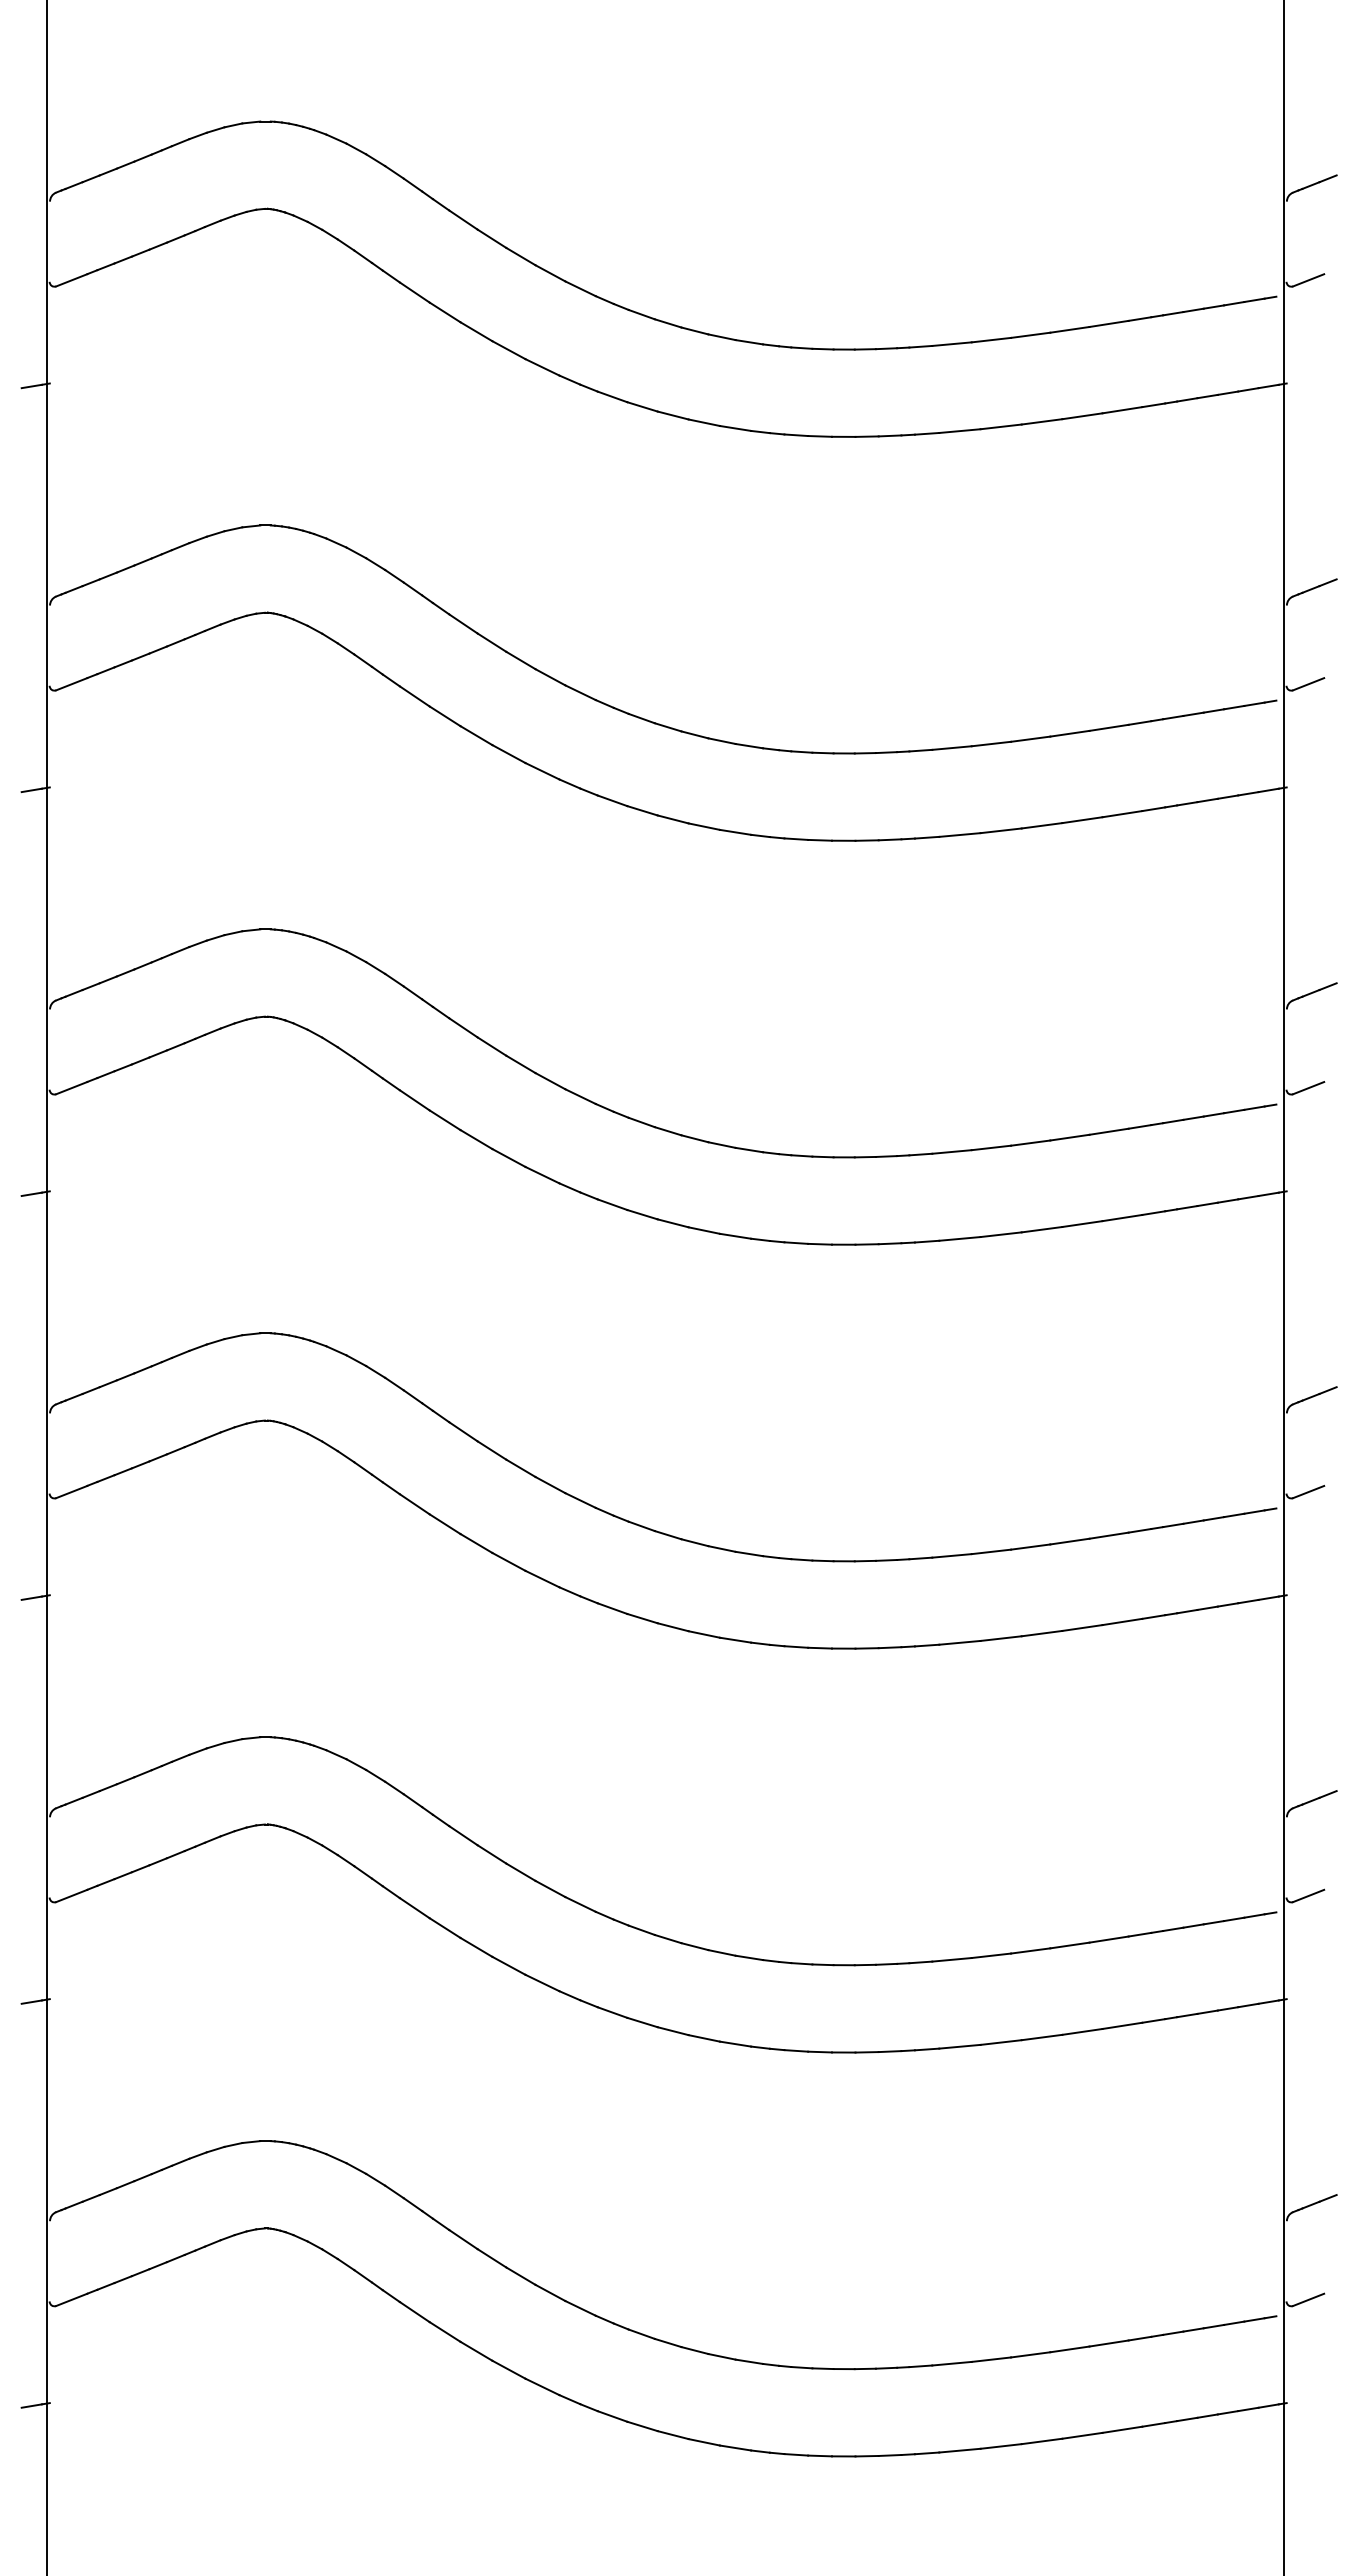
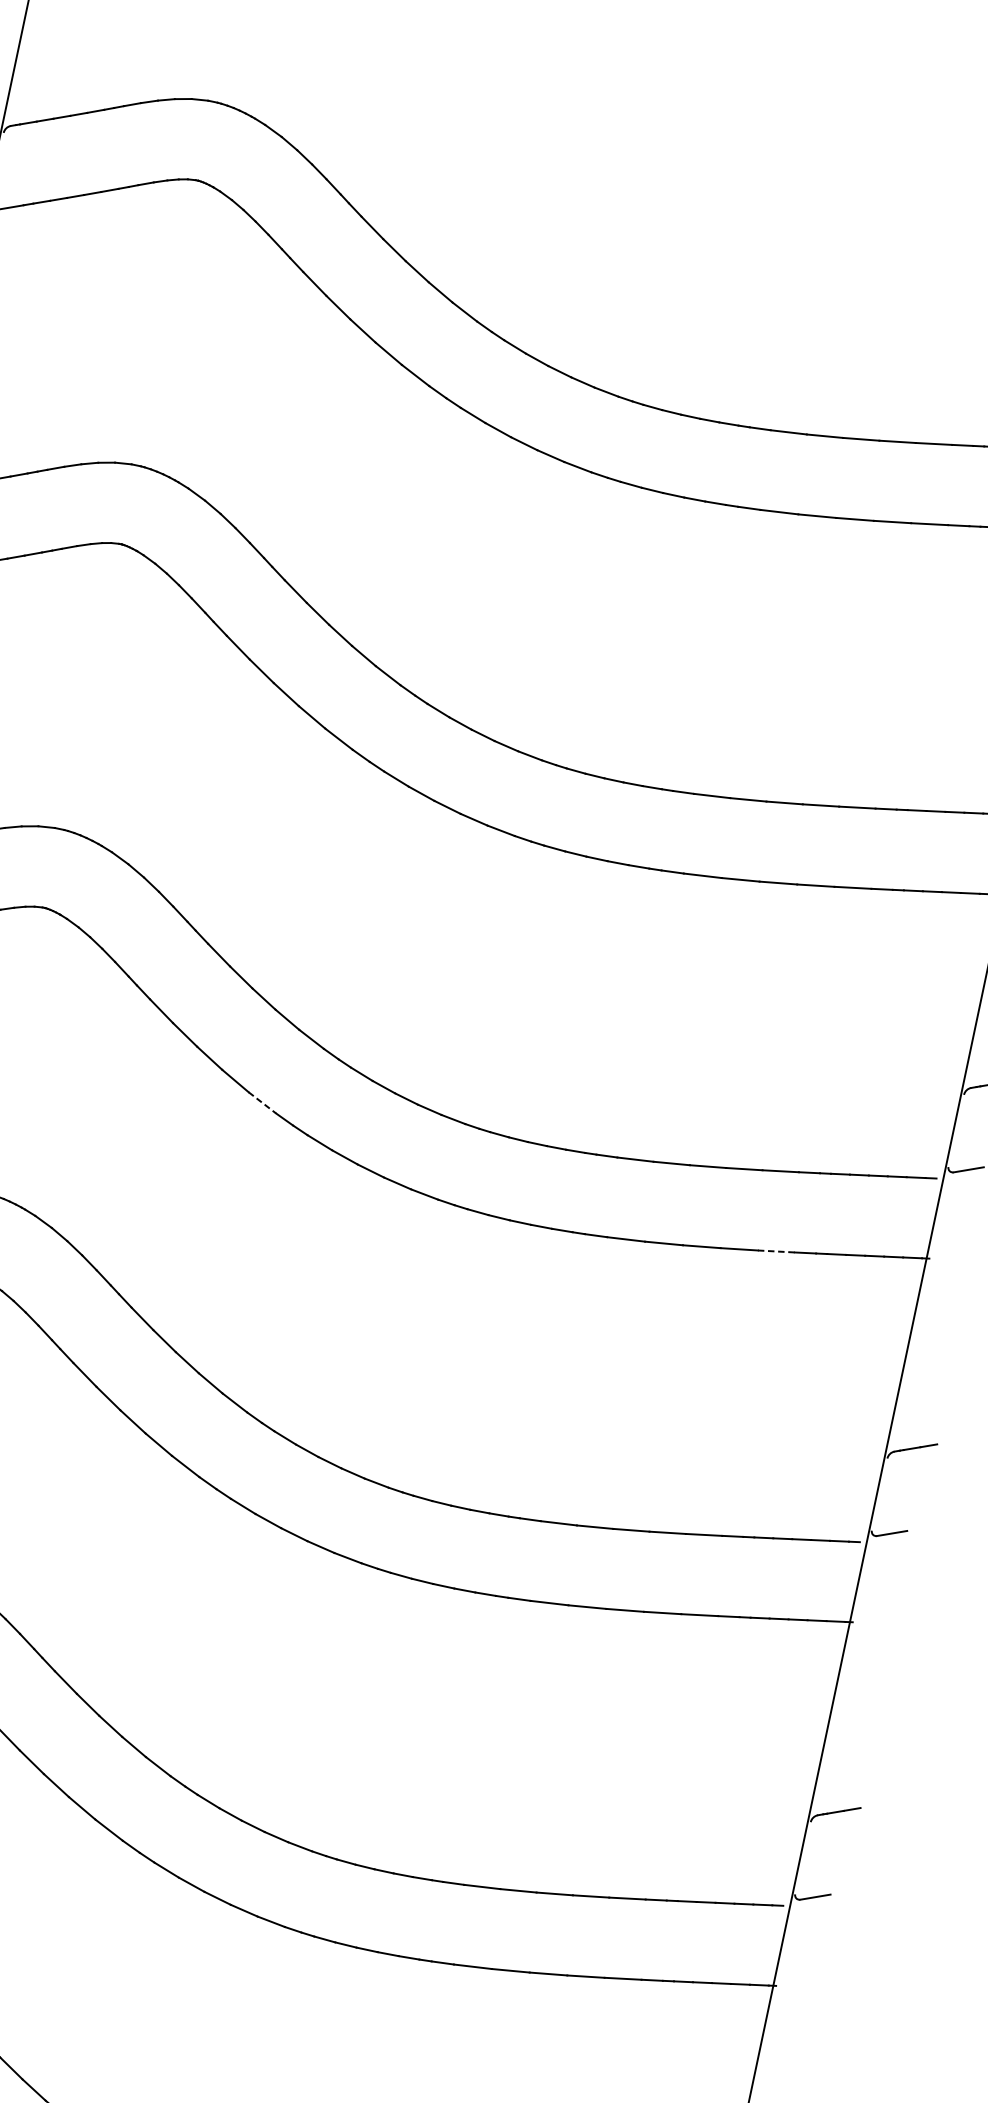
line: (542, 1175) -> (262, 1103), solid -> dashed
line: (1122, 1217) -> (776, 1251), solid -> dashed

